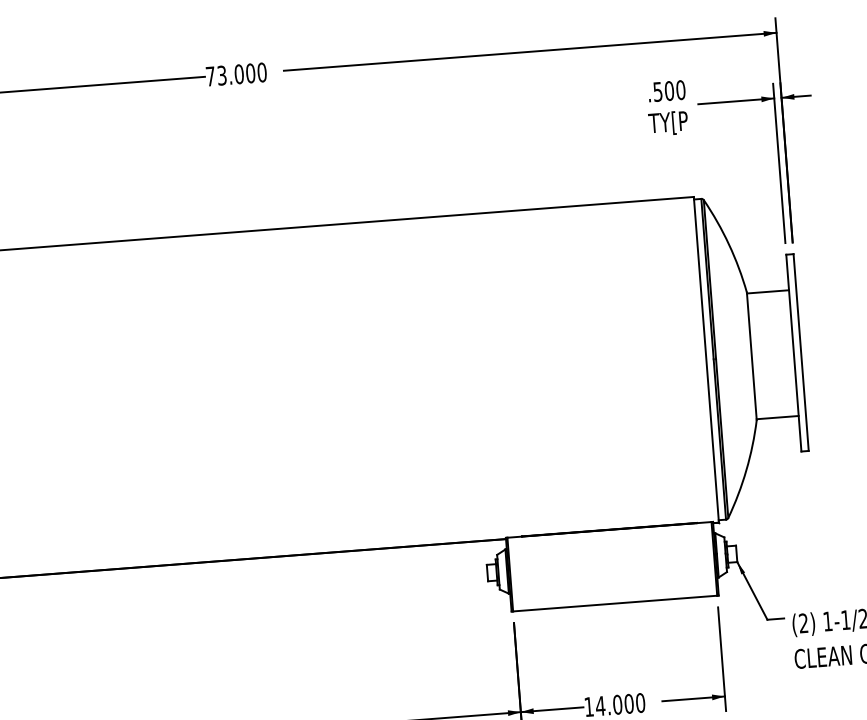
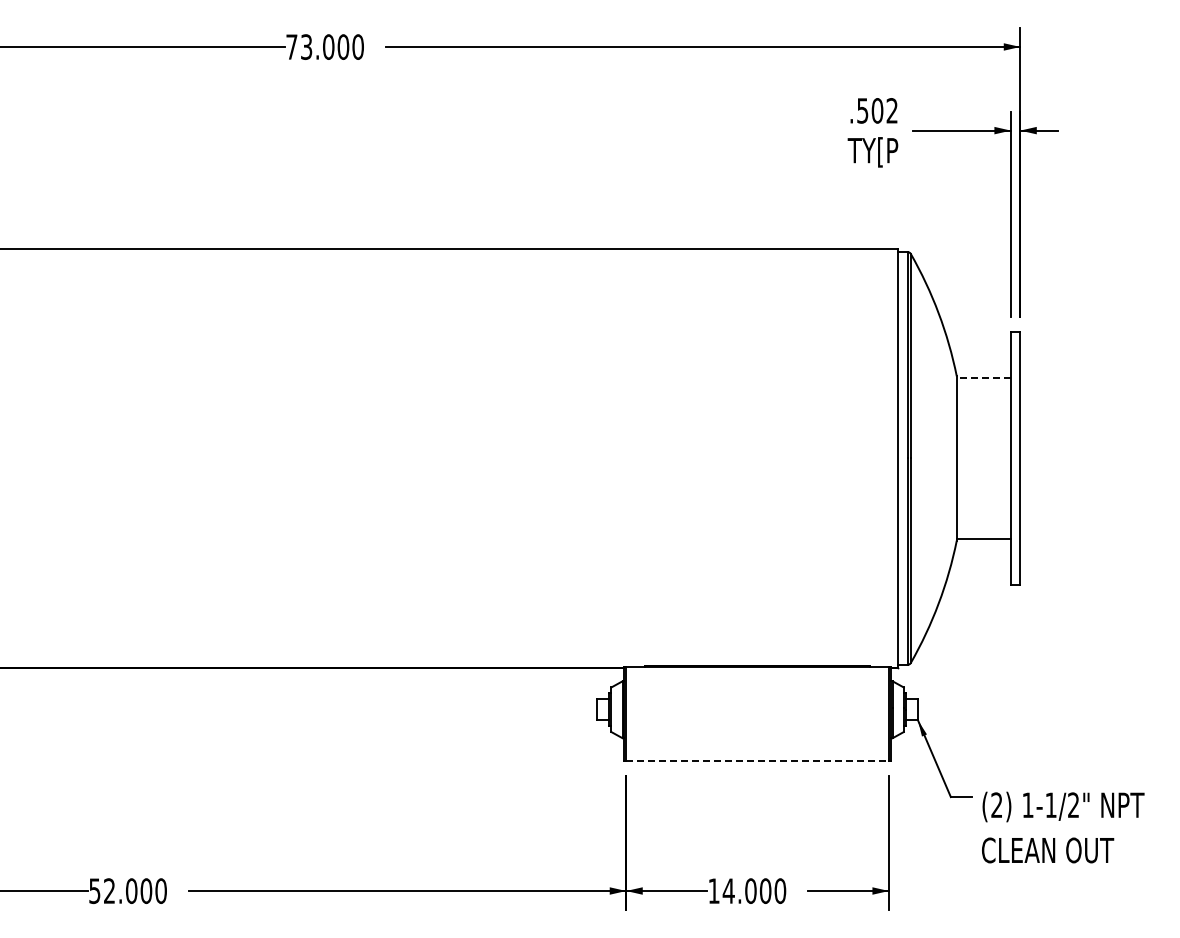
text: (681, 89) -> (892, 110), .500 -> .502
line: (767, 291) -> (983, 377), solid -> dashed
line: (615, 603) -> (758, 761), solid -> dashed

